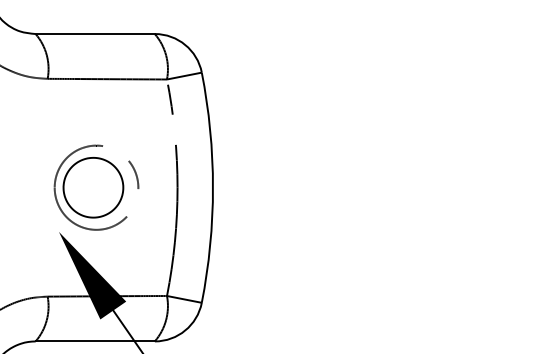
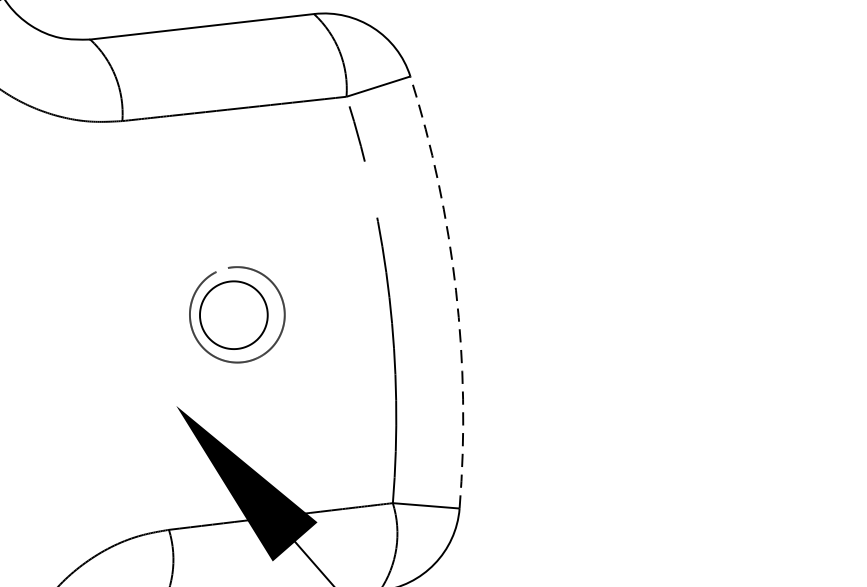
part: (96, 187) -> (237, 314), size x0.6
arc: (212, 187) -> (455, 289), solid -> dashed

